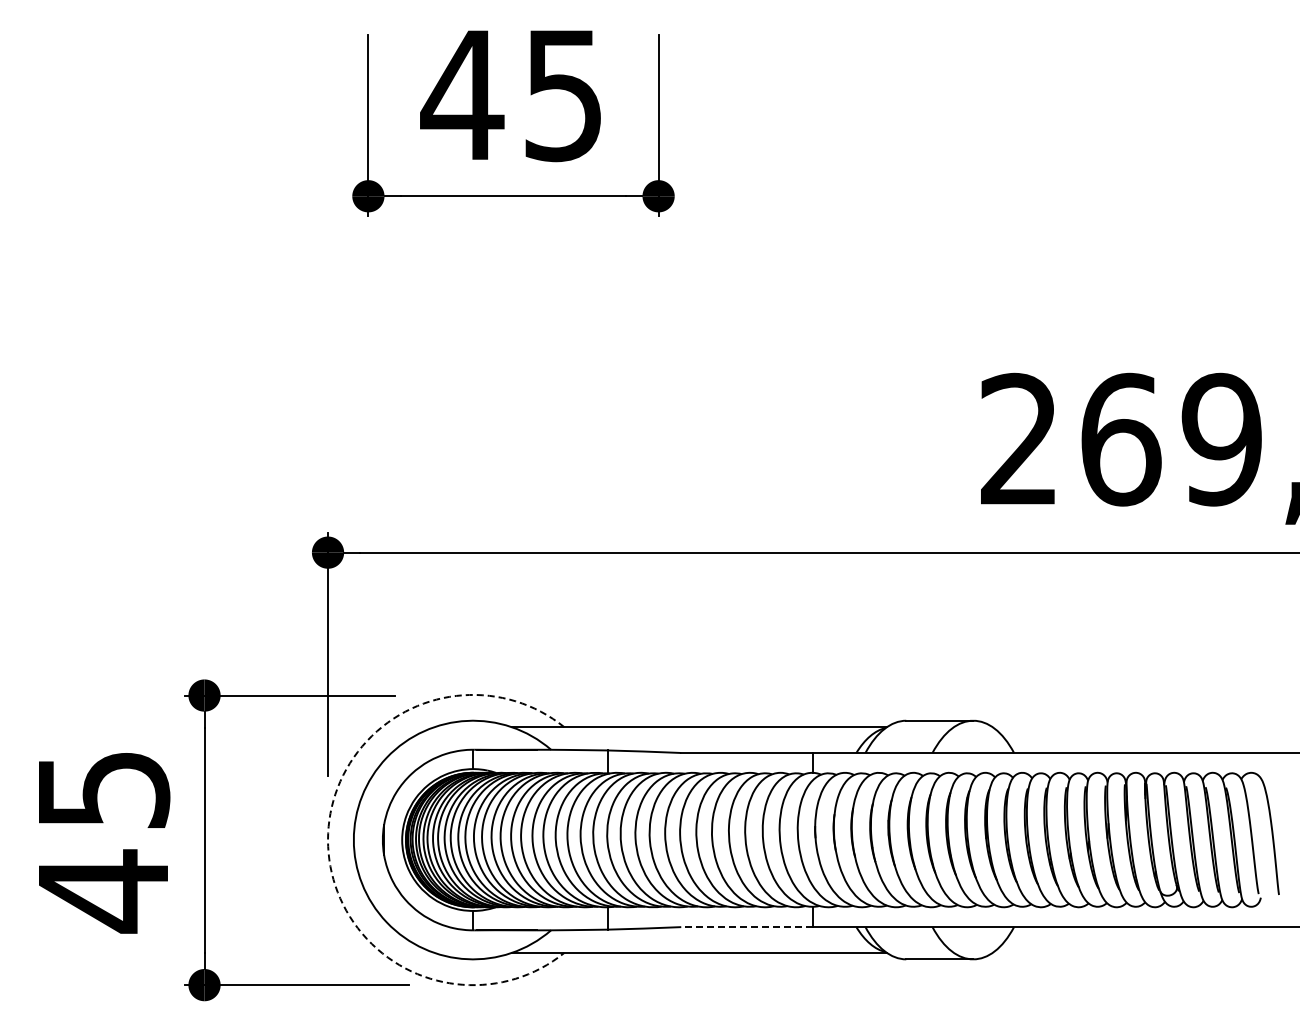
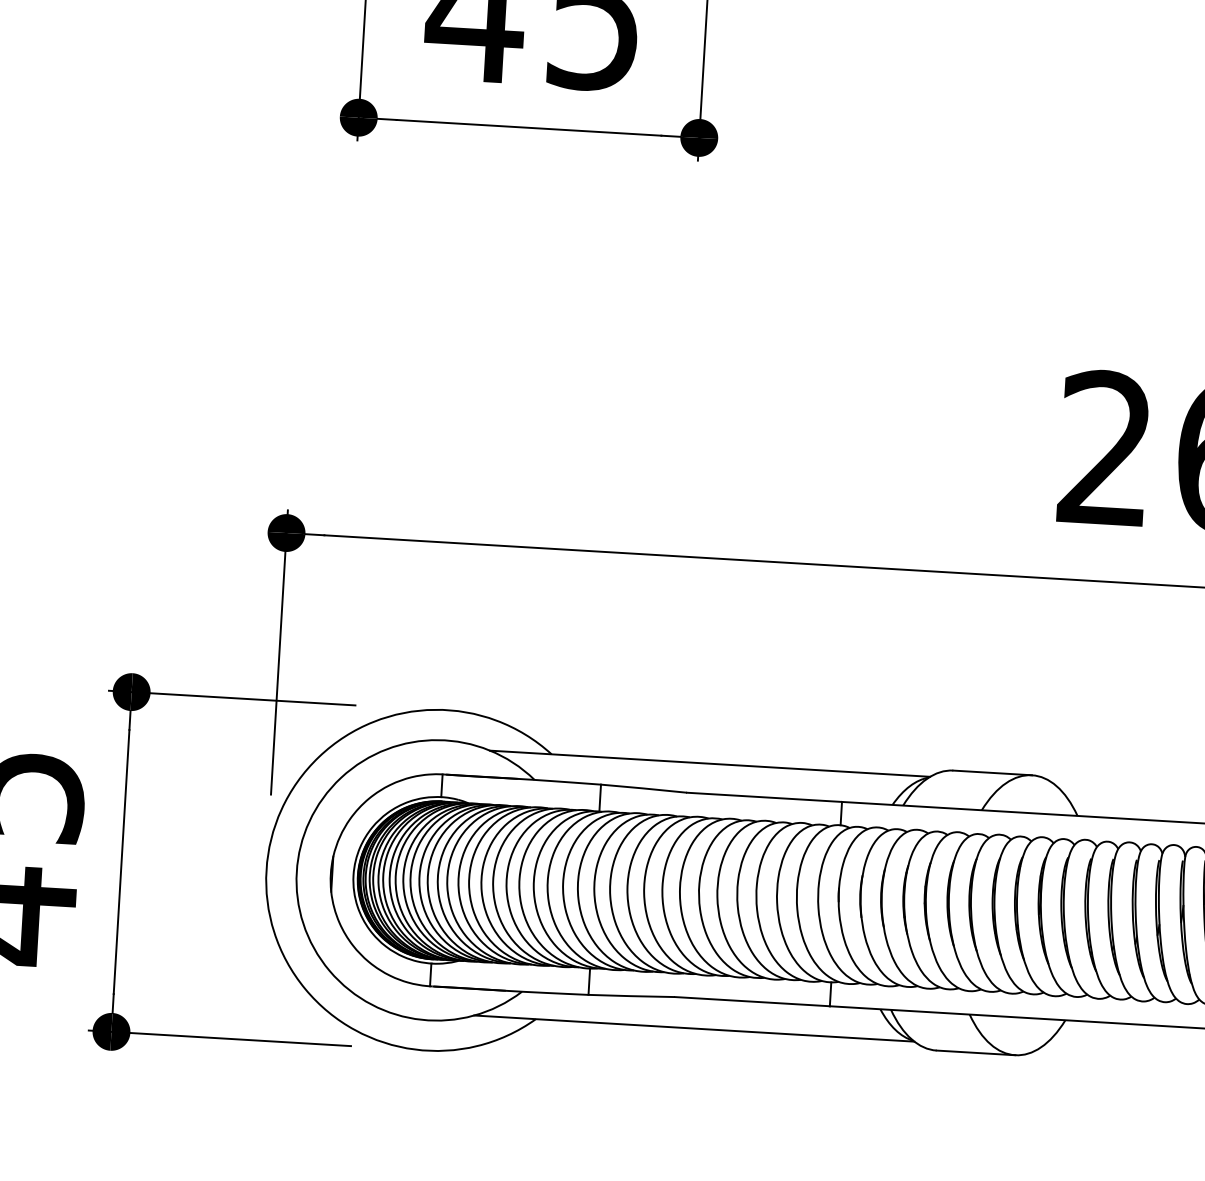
arc: (328, 840) -> (267, 870), dashed -> solid
line: (746, 927) -> (751, 1002), dashed -> solid

